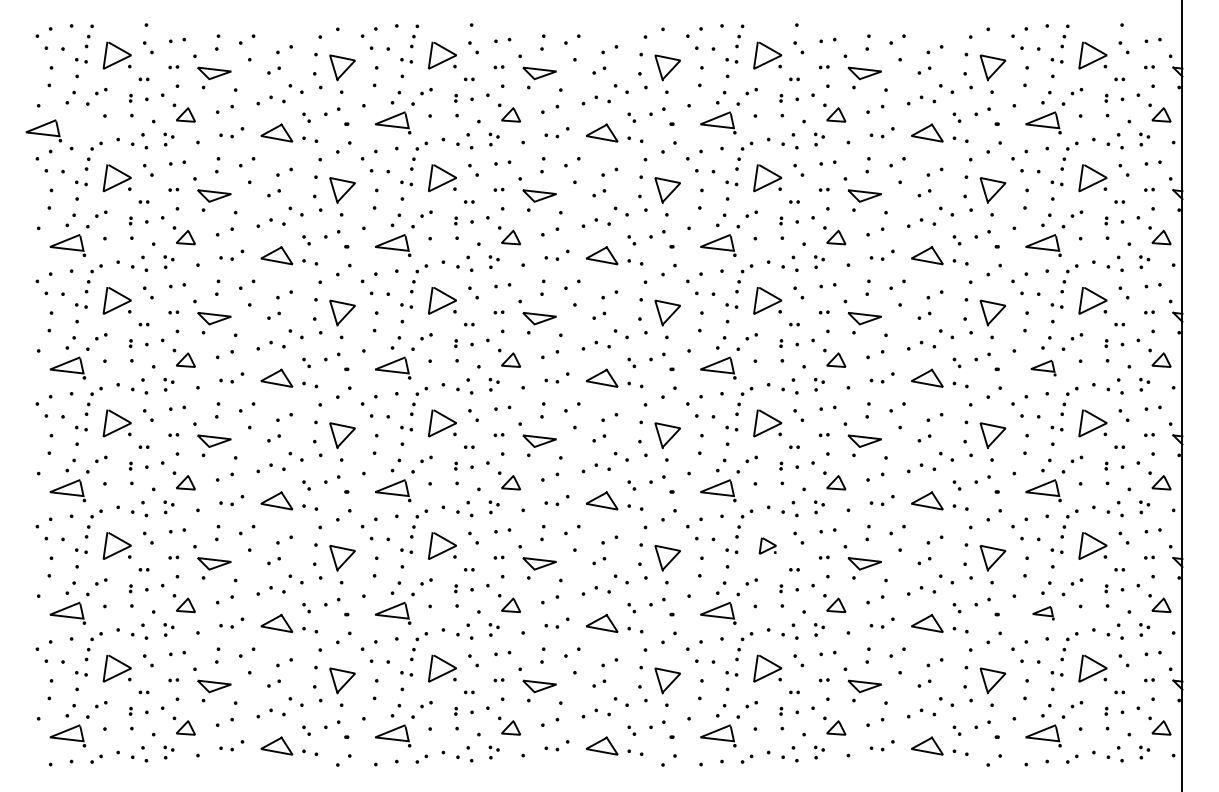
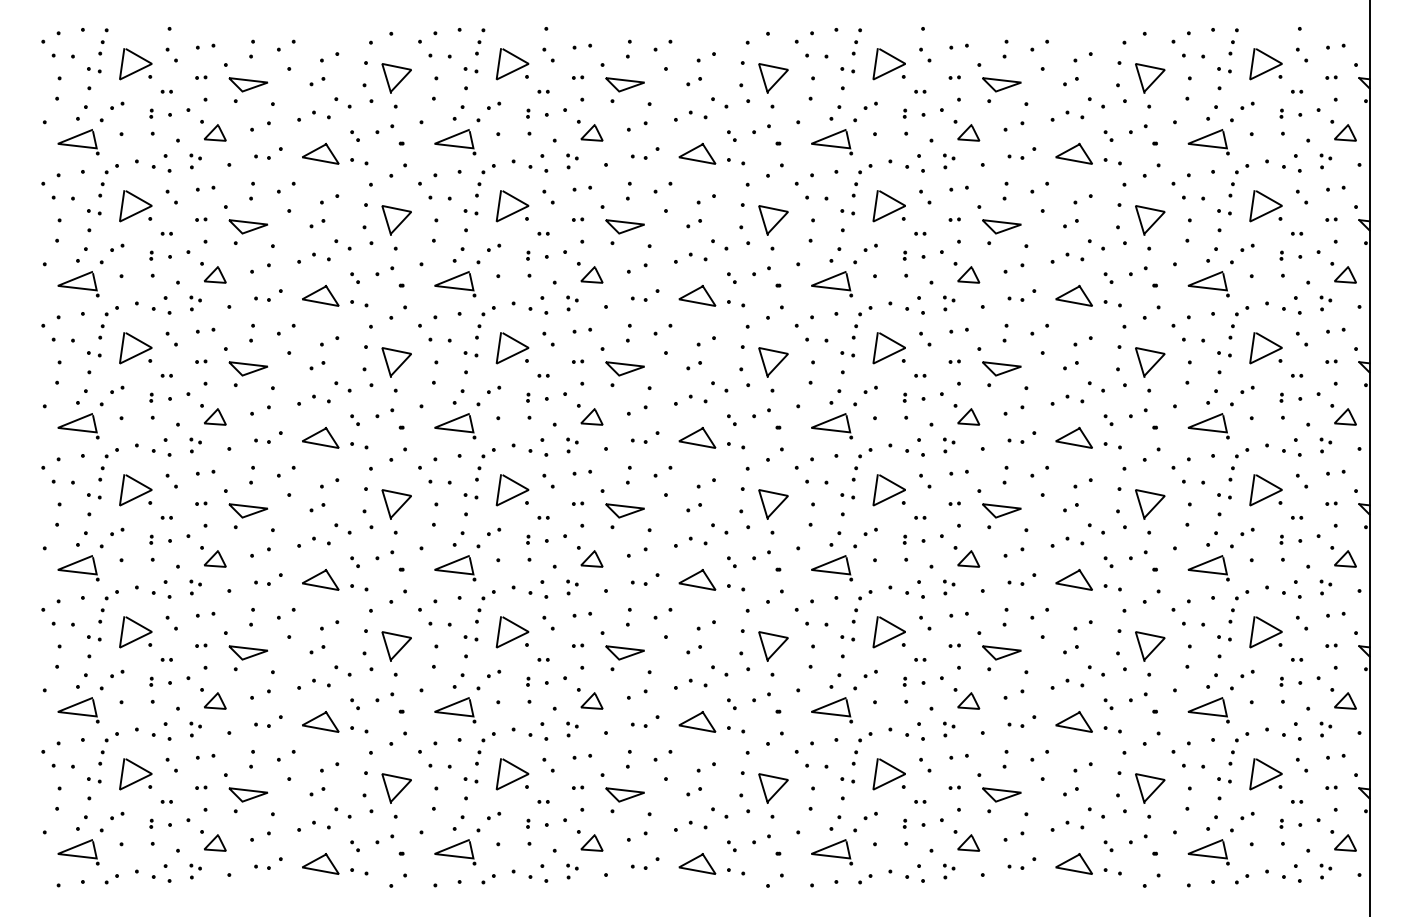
part: (43, 130) -> (78, 141), moved
part: (1043, 367) -> (1208, 425), size x1.43
part: (767, 545) -> (889, 631), size x1.67
part: (1043, 612) -> (1208, 709), size x1.67

